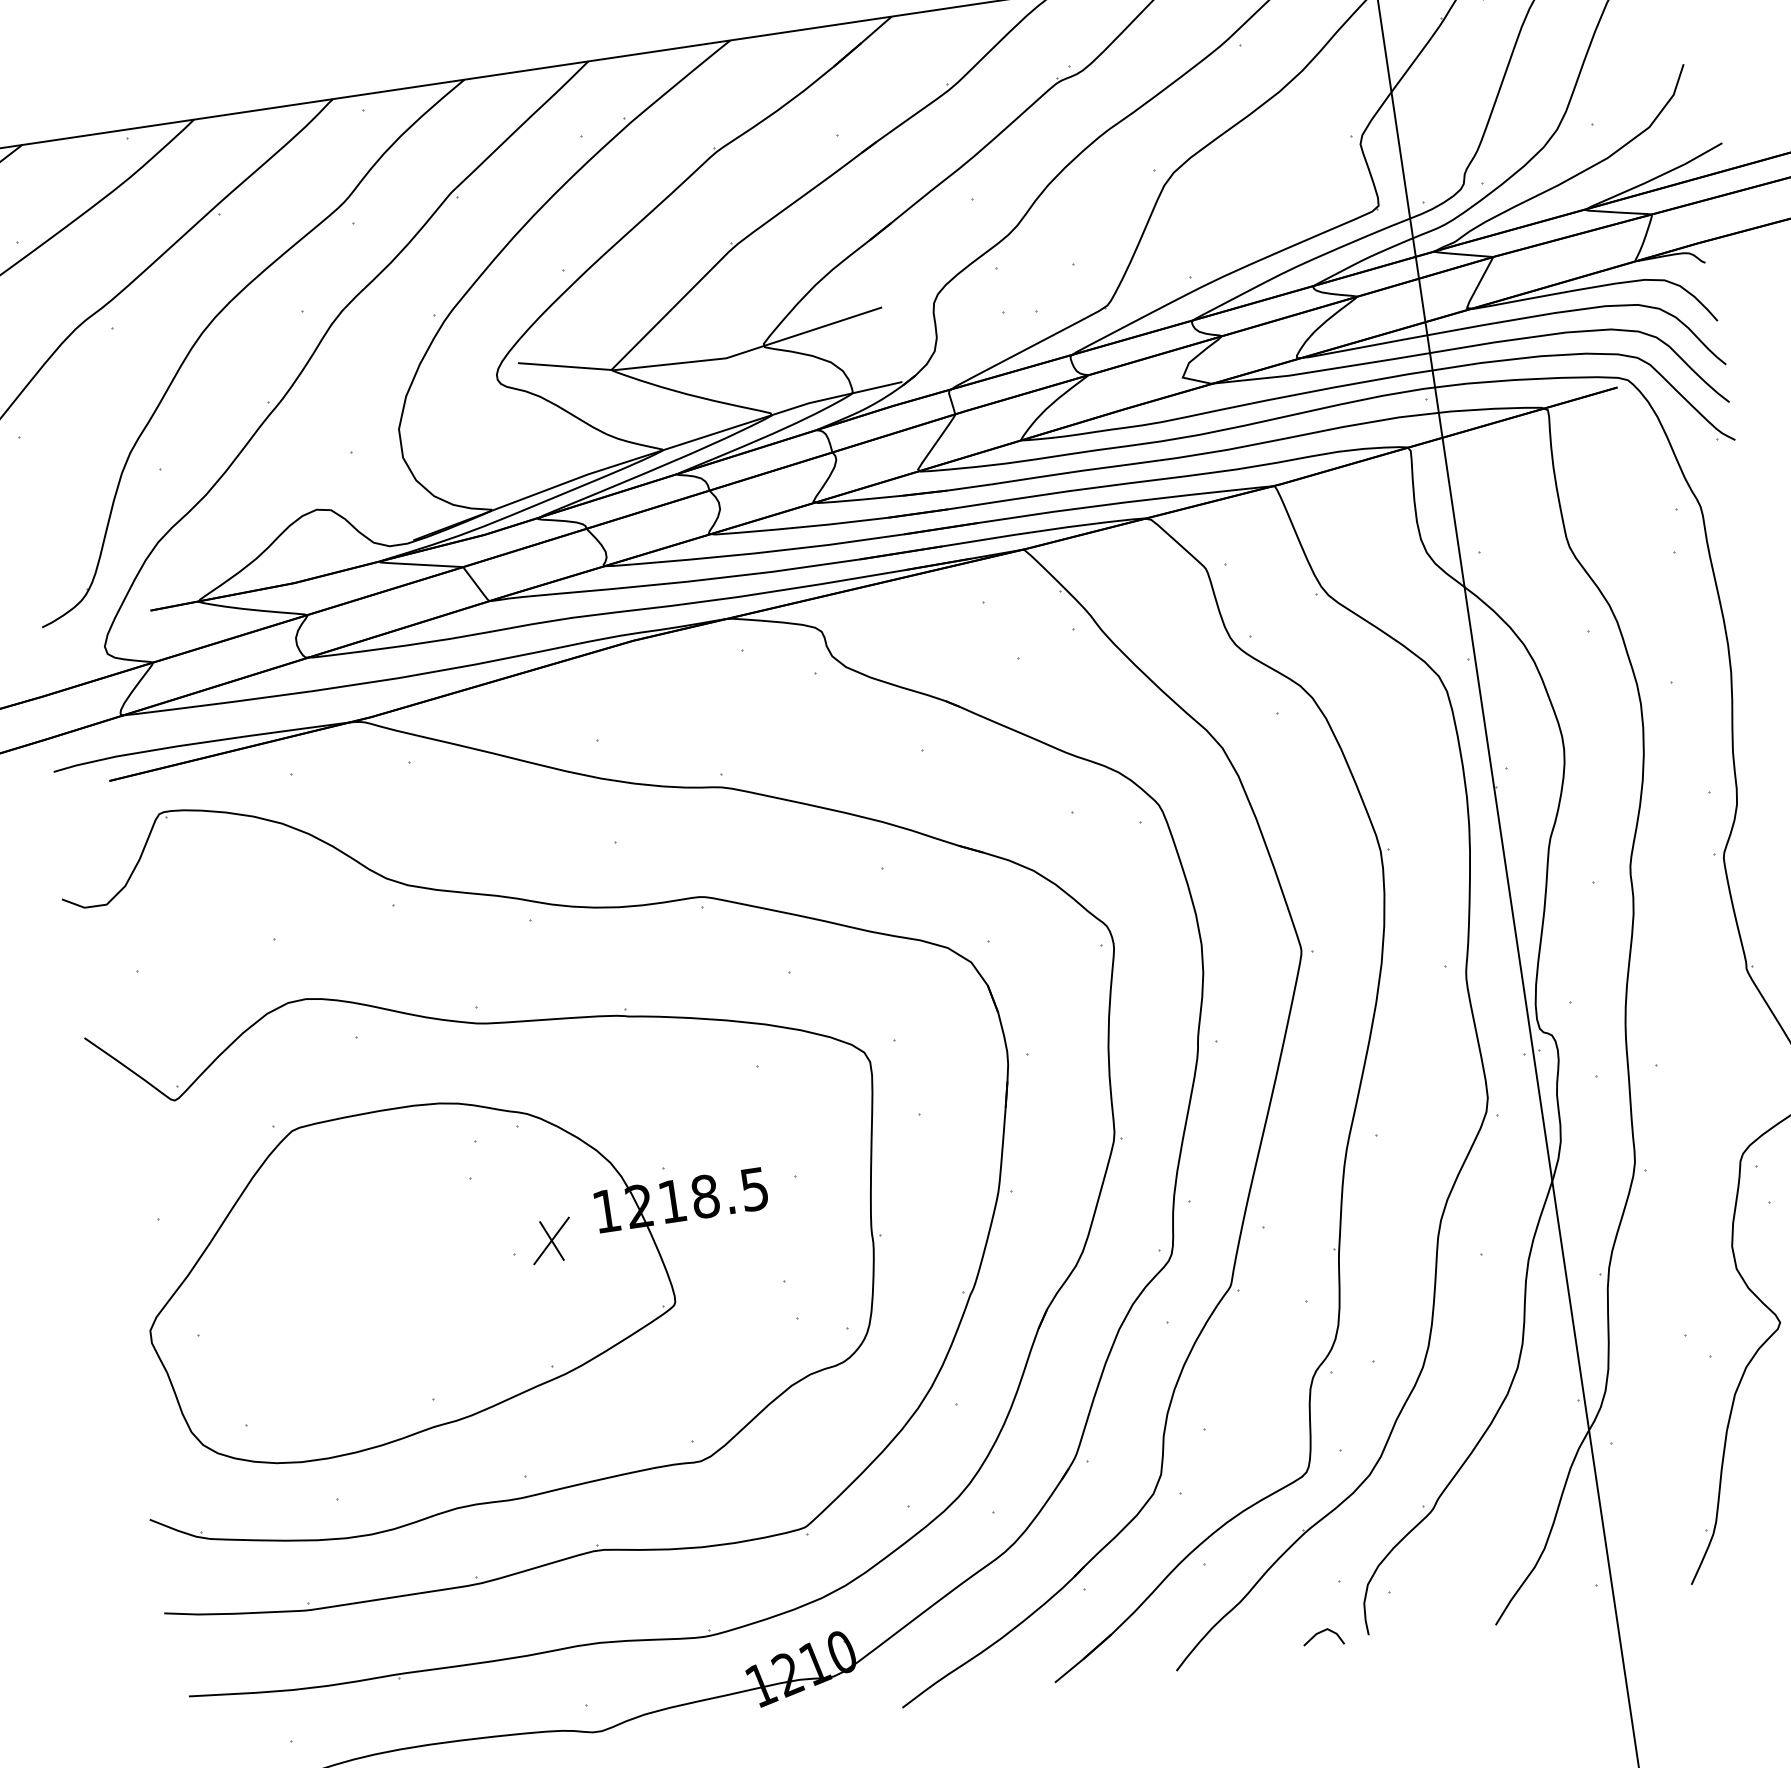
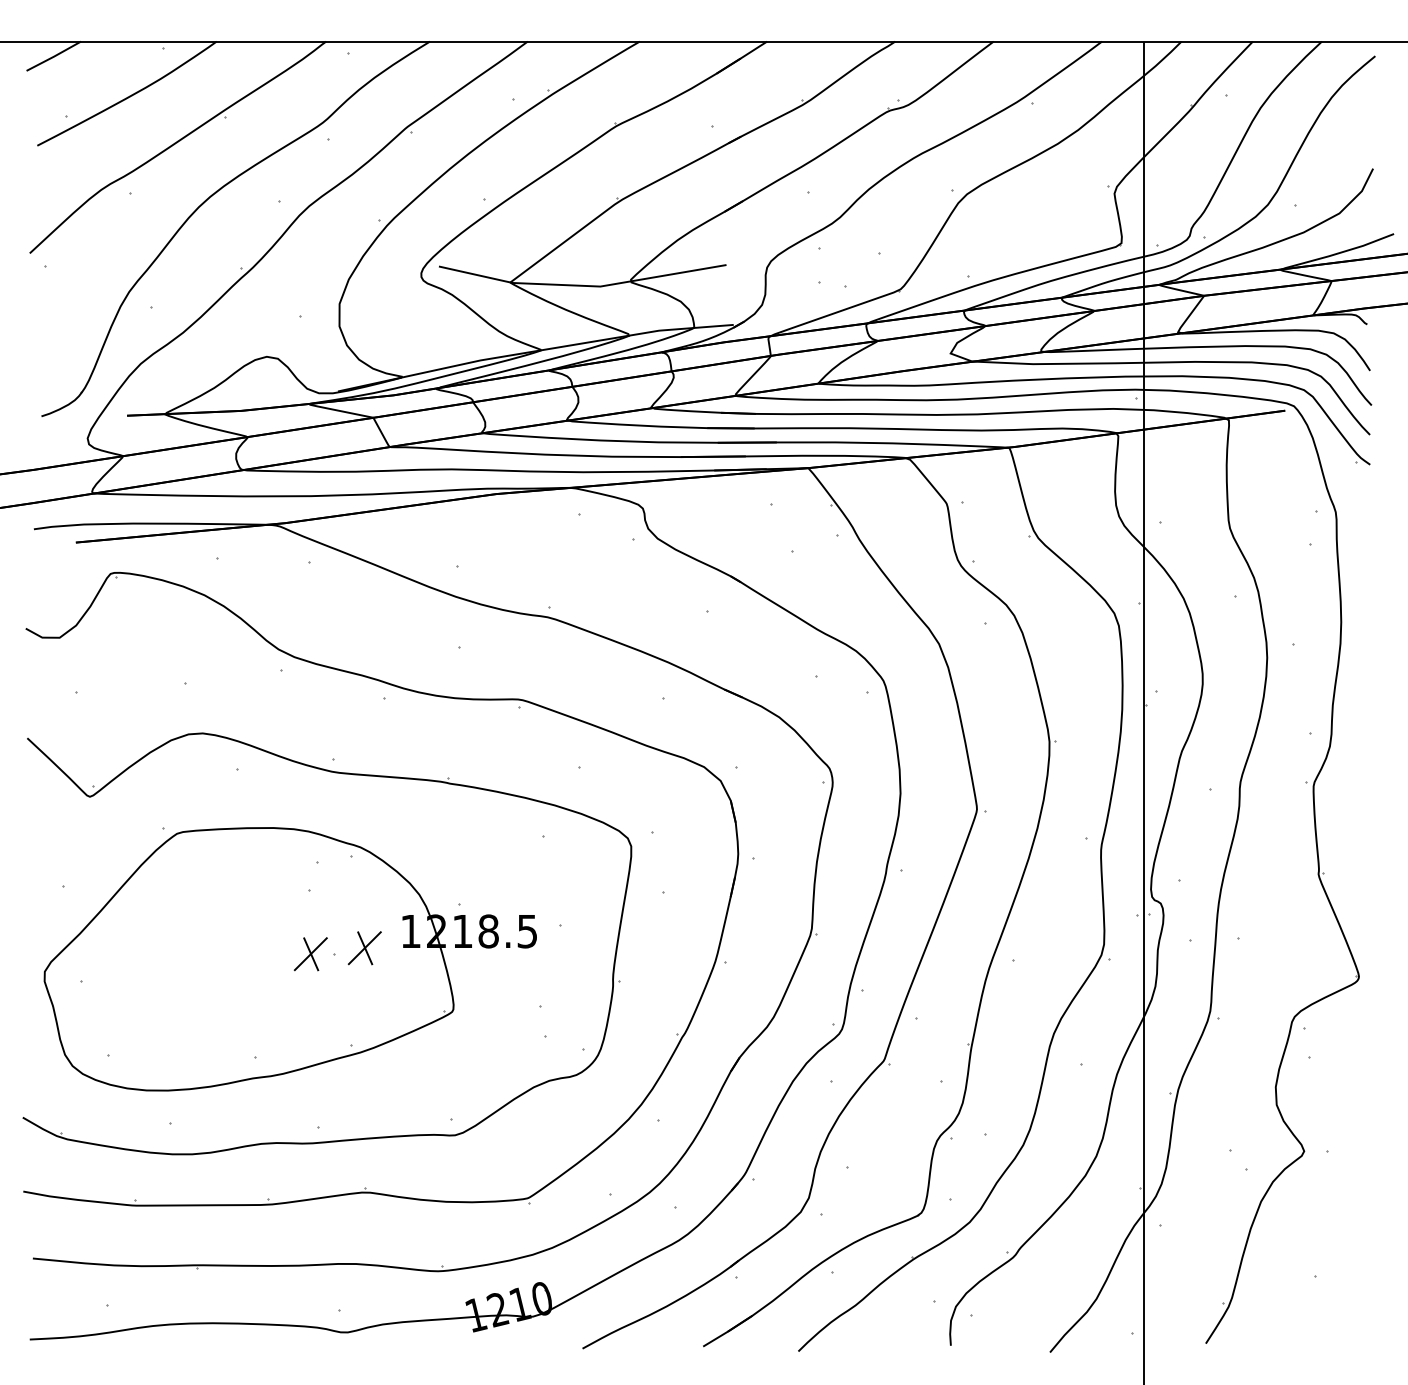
part: (483, 1259) -> (310, 954), added
line: (1322, 1632) -> (915, 1338), removed

